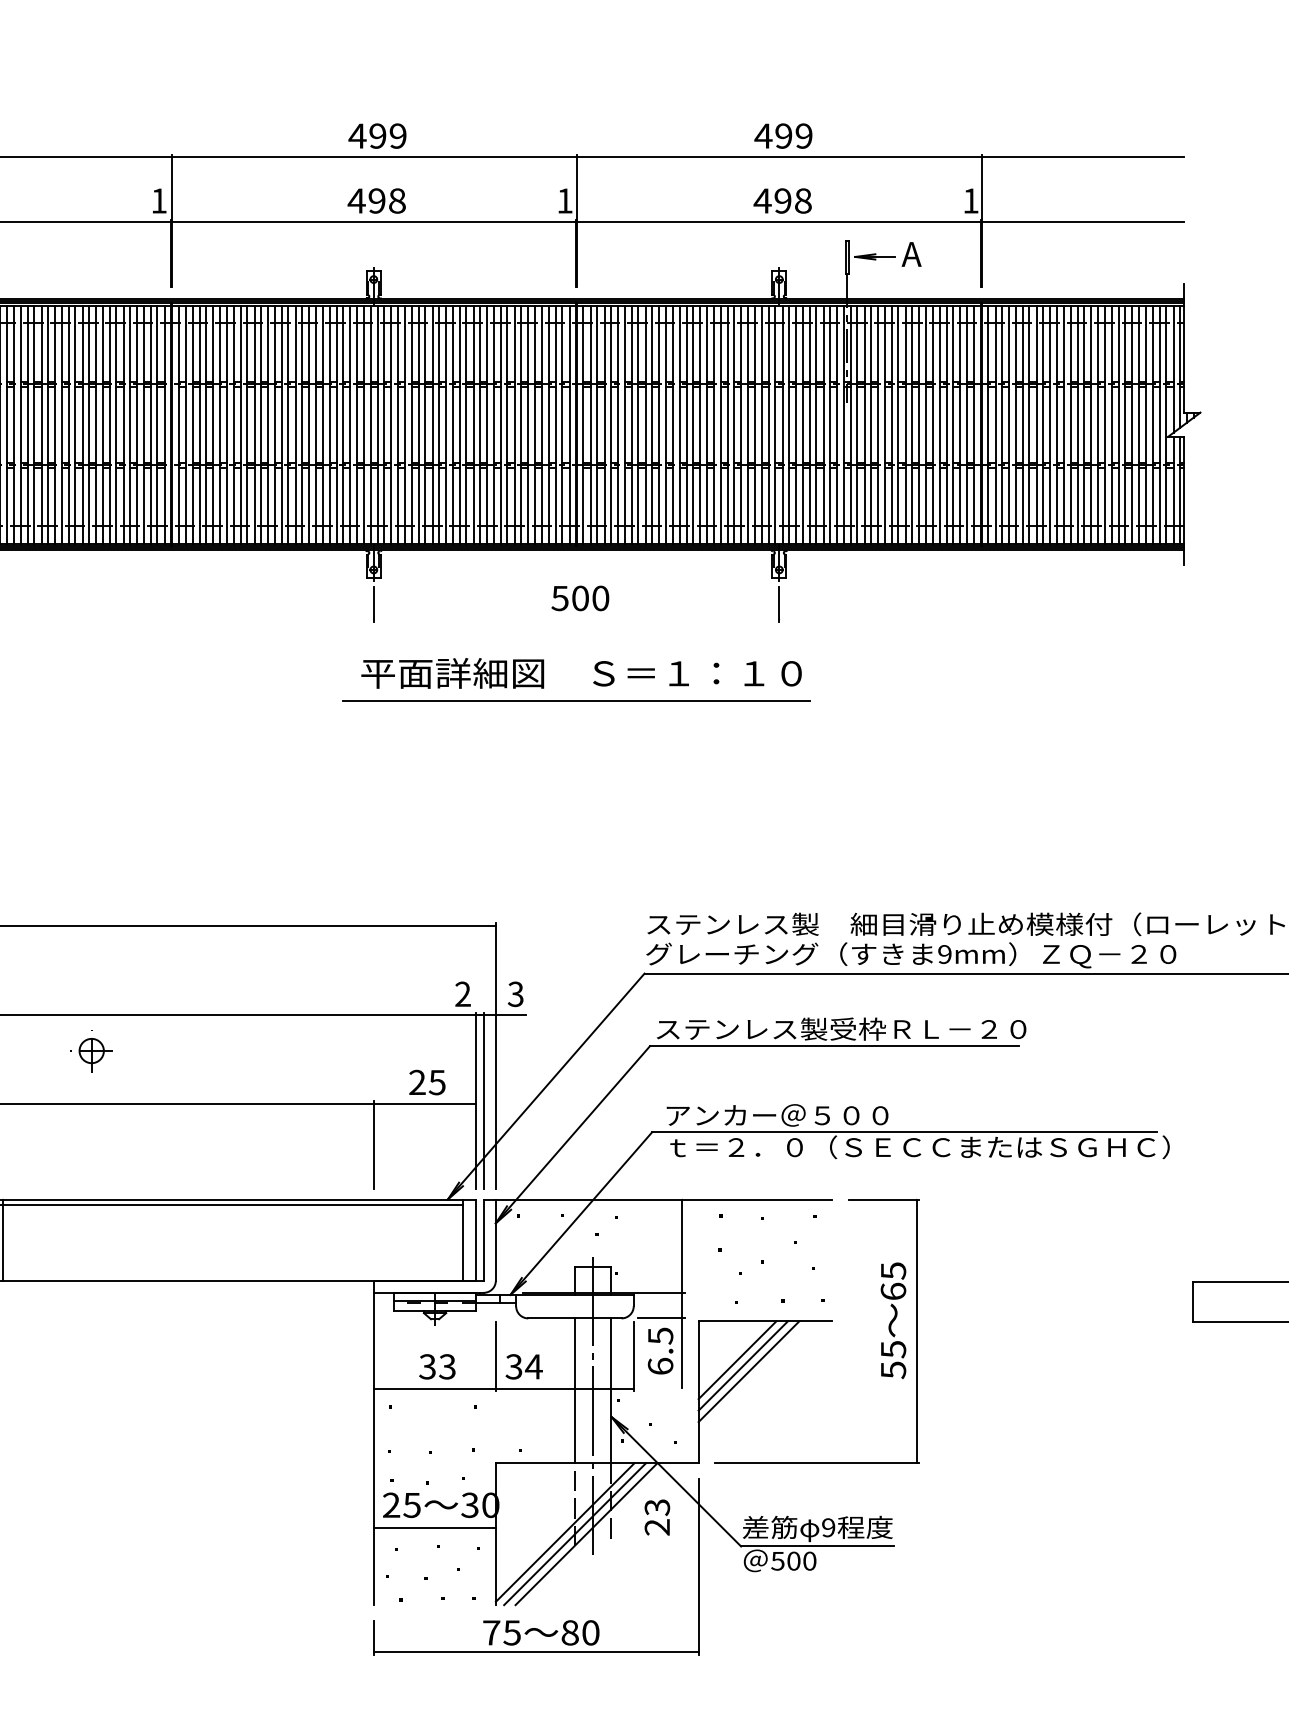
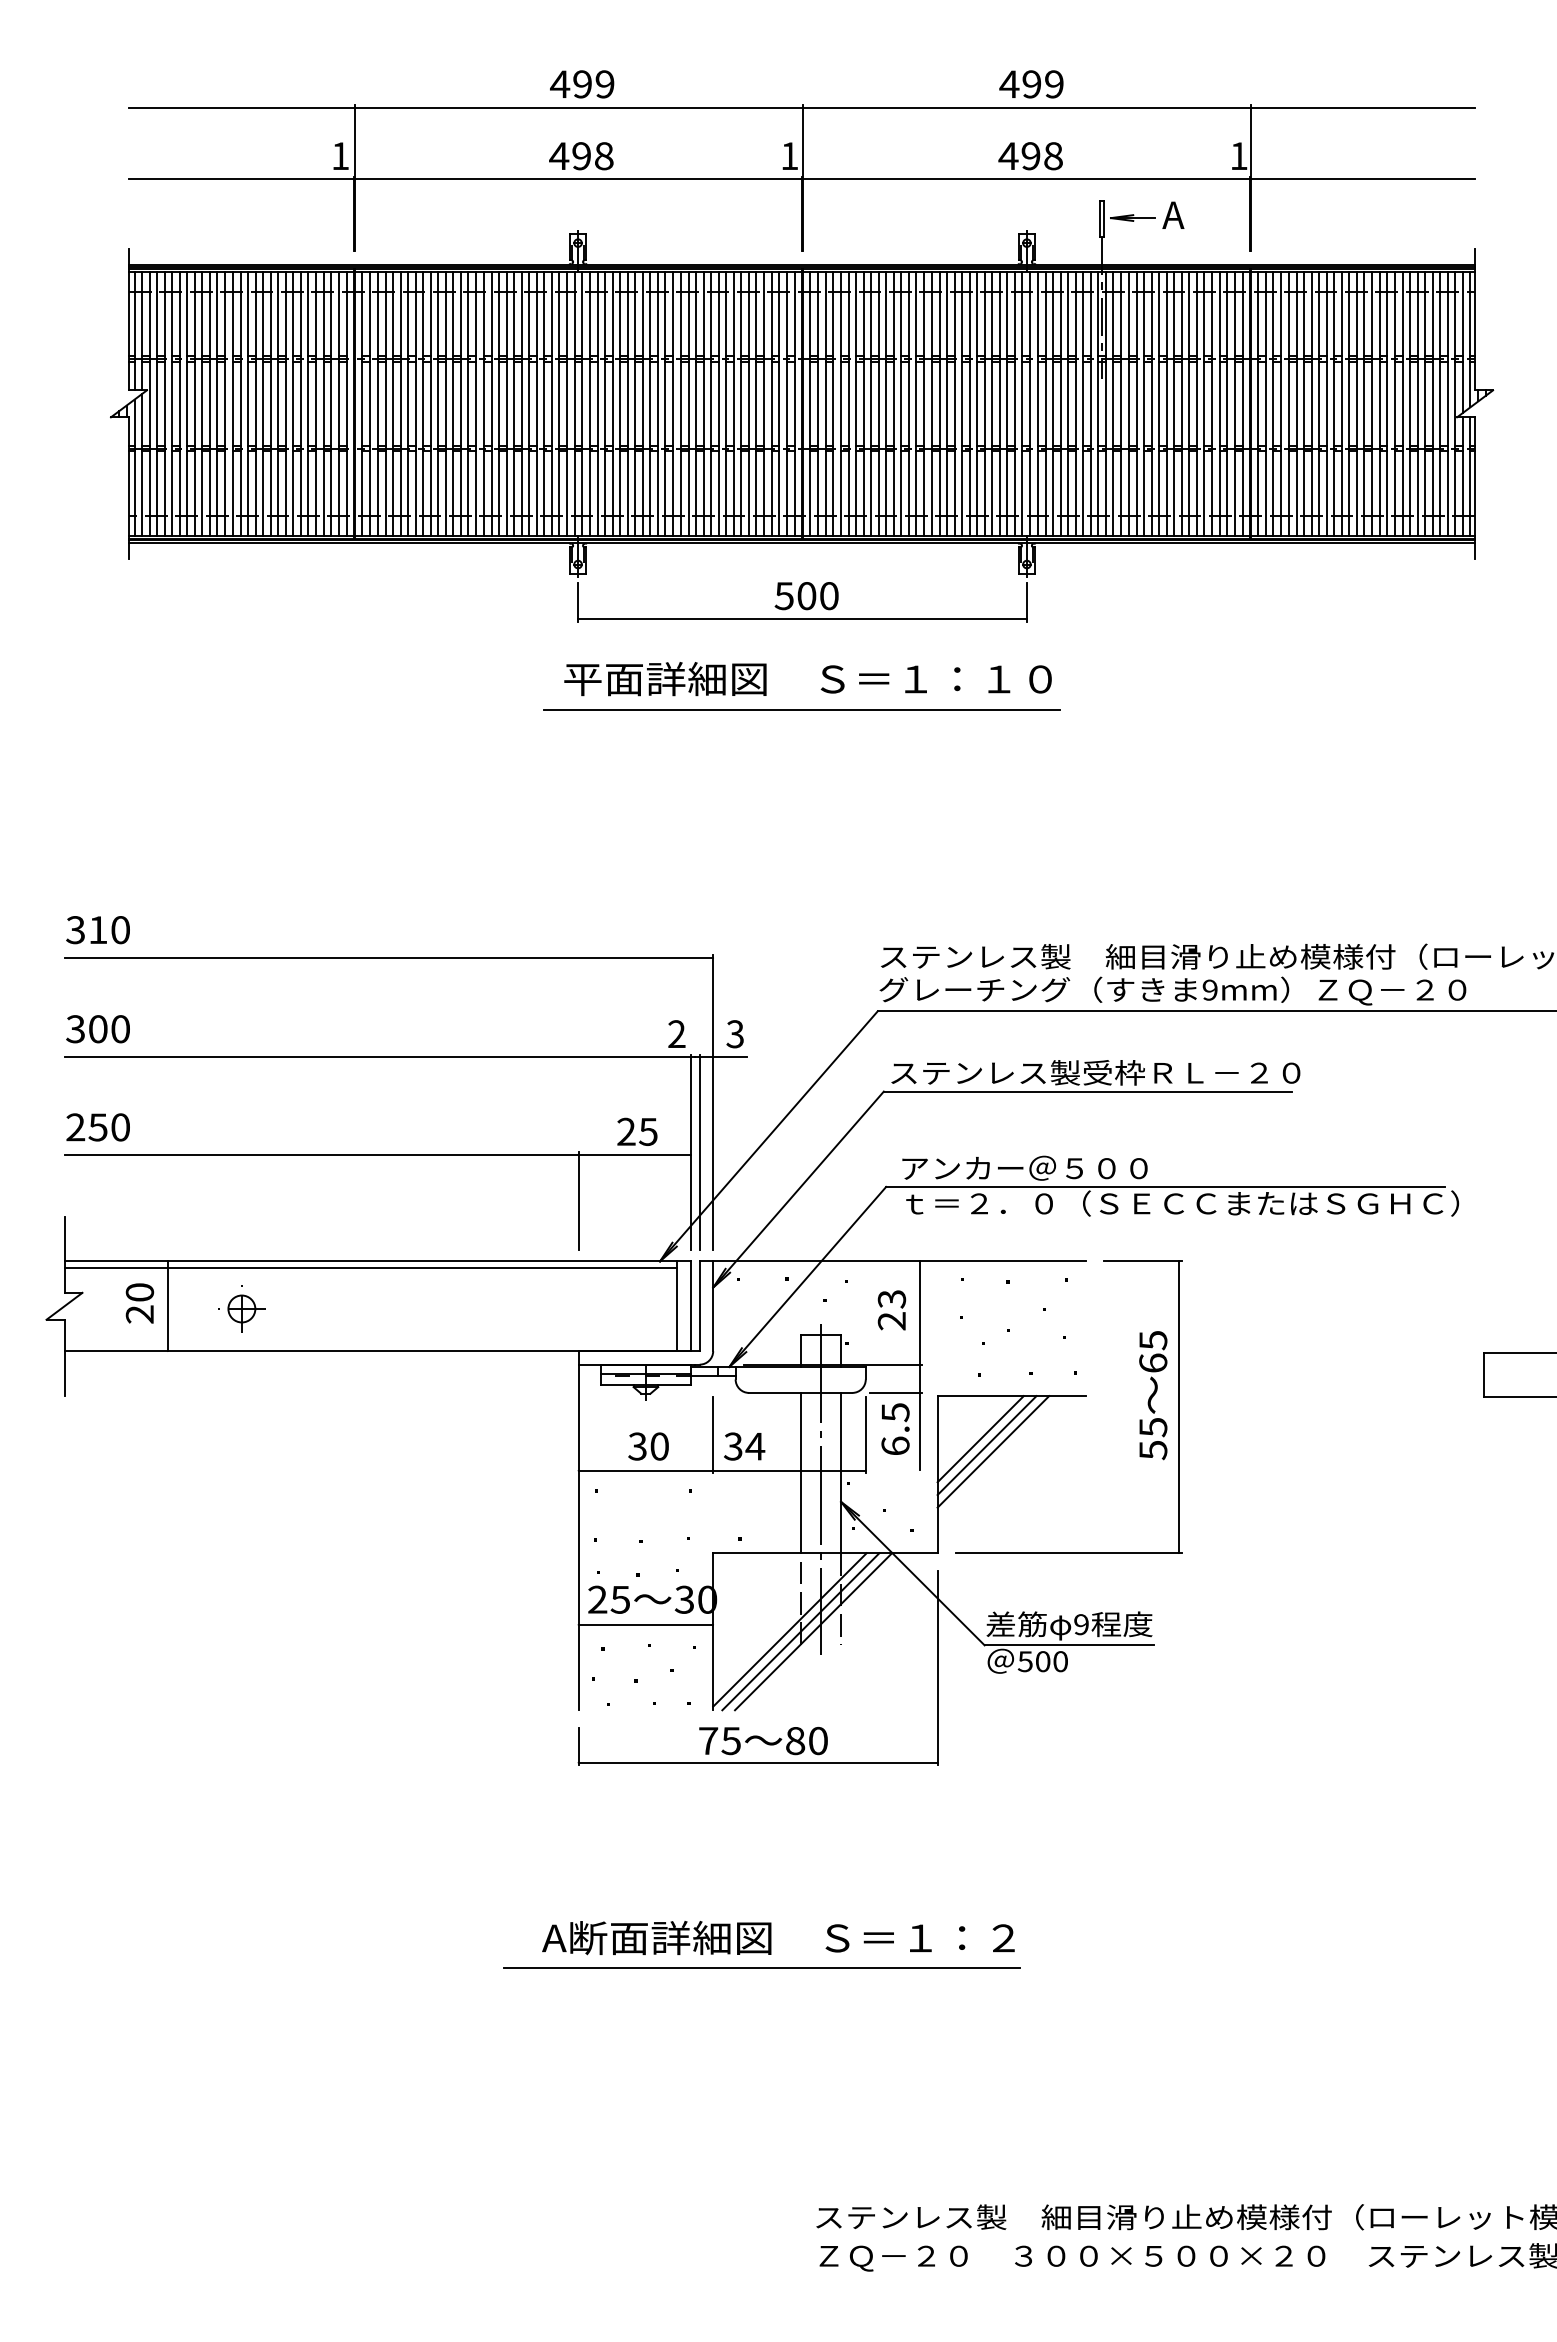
line: (576, 619) -> (802, 619), added
part: (91, 1050) -> (241, 1308), moved
text: (447, 1366) -> (659, 1446), 33 -> 30
text: (656, 1517) -> (891, 1310), moved

